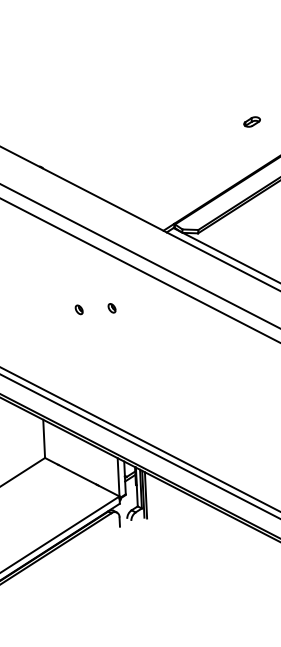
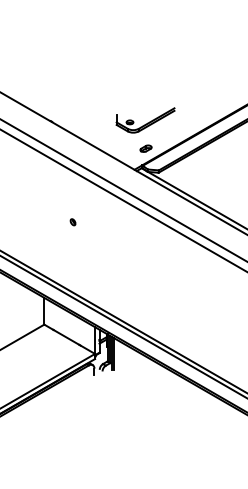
part: (251, 121) -> (145, 148), moved
part: (175, 159) -> (145, 120), added
part: (111, 308) -> (95, 222), removed

